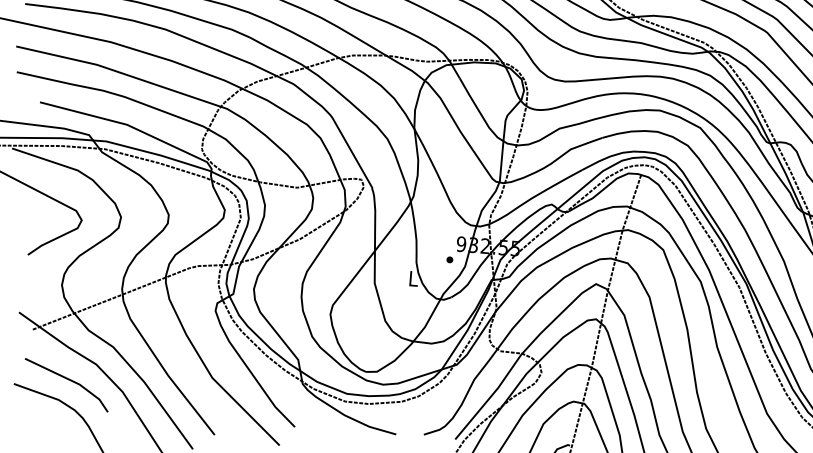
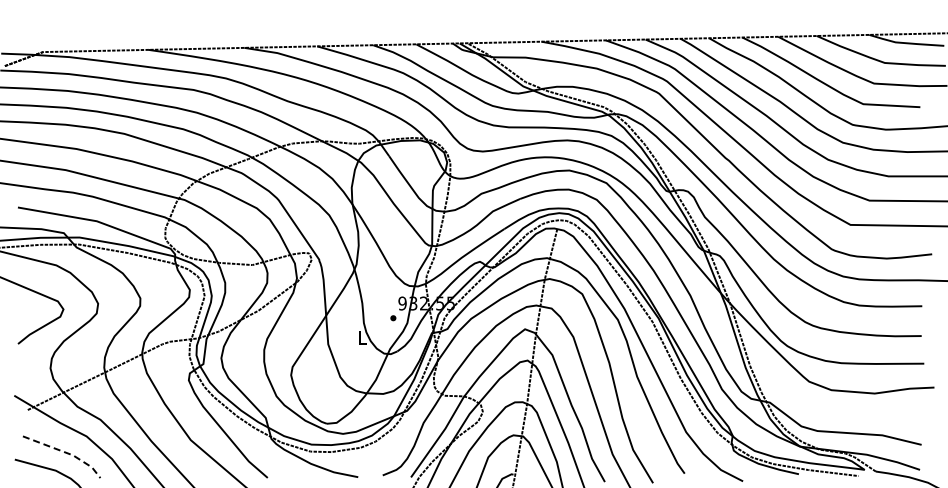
line: (72, 381) -> (66, 453), solid -> dashed

